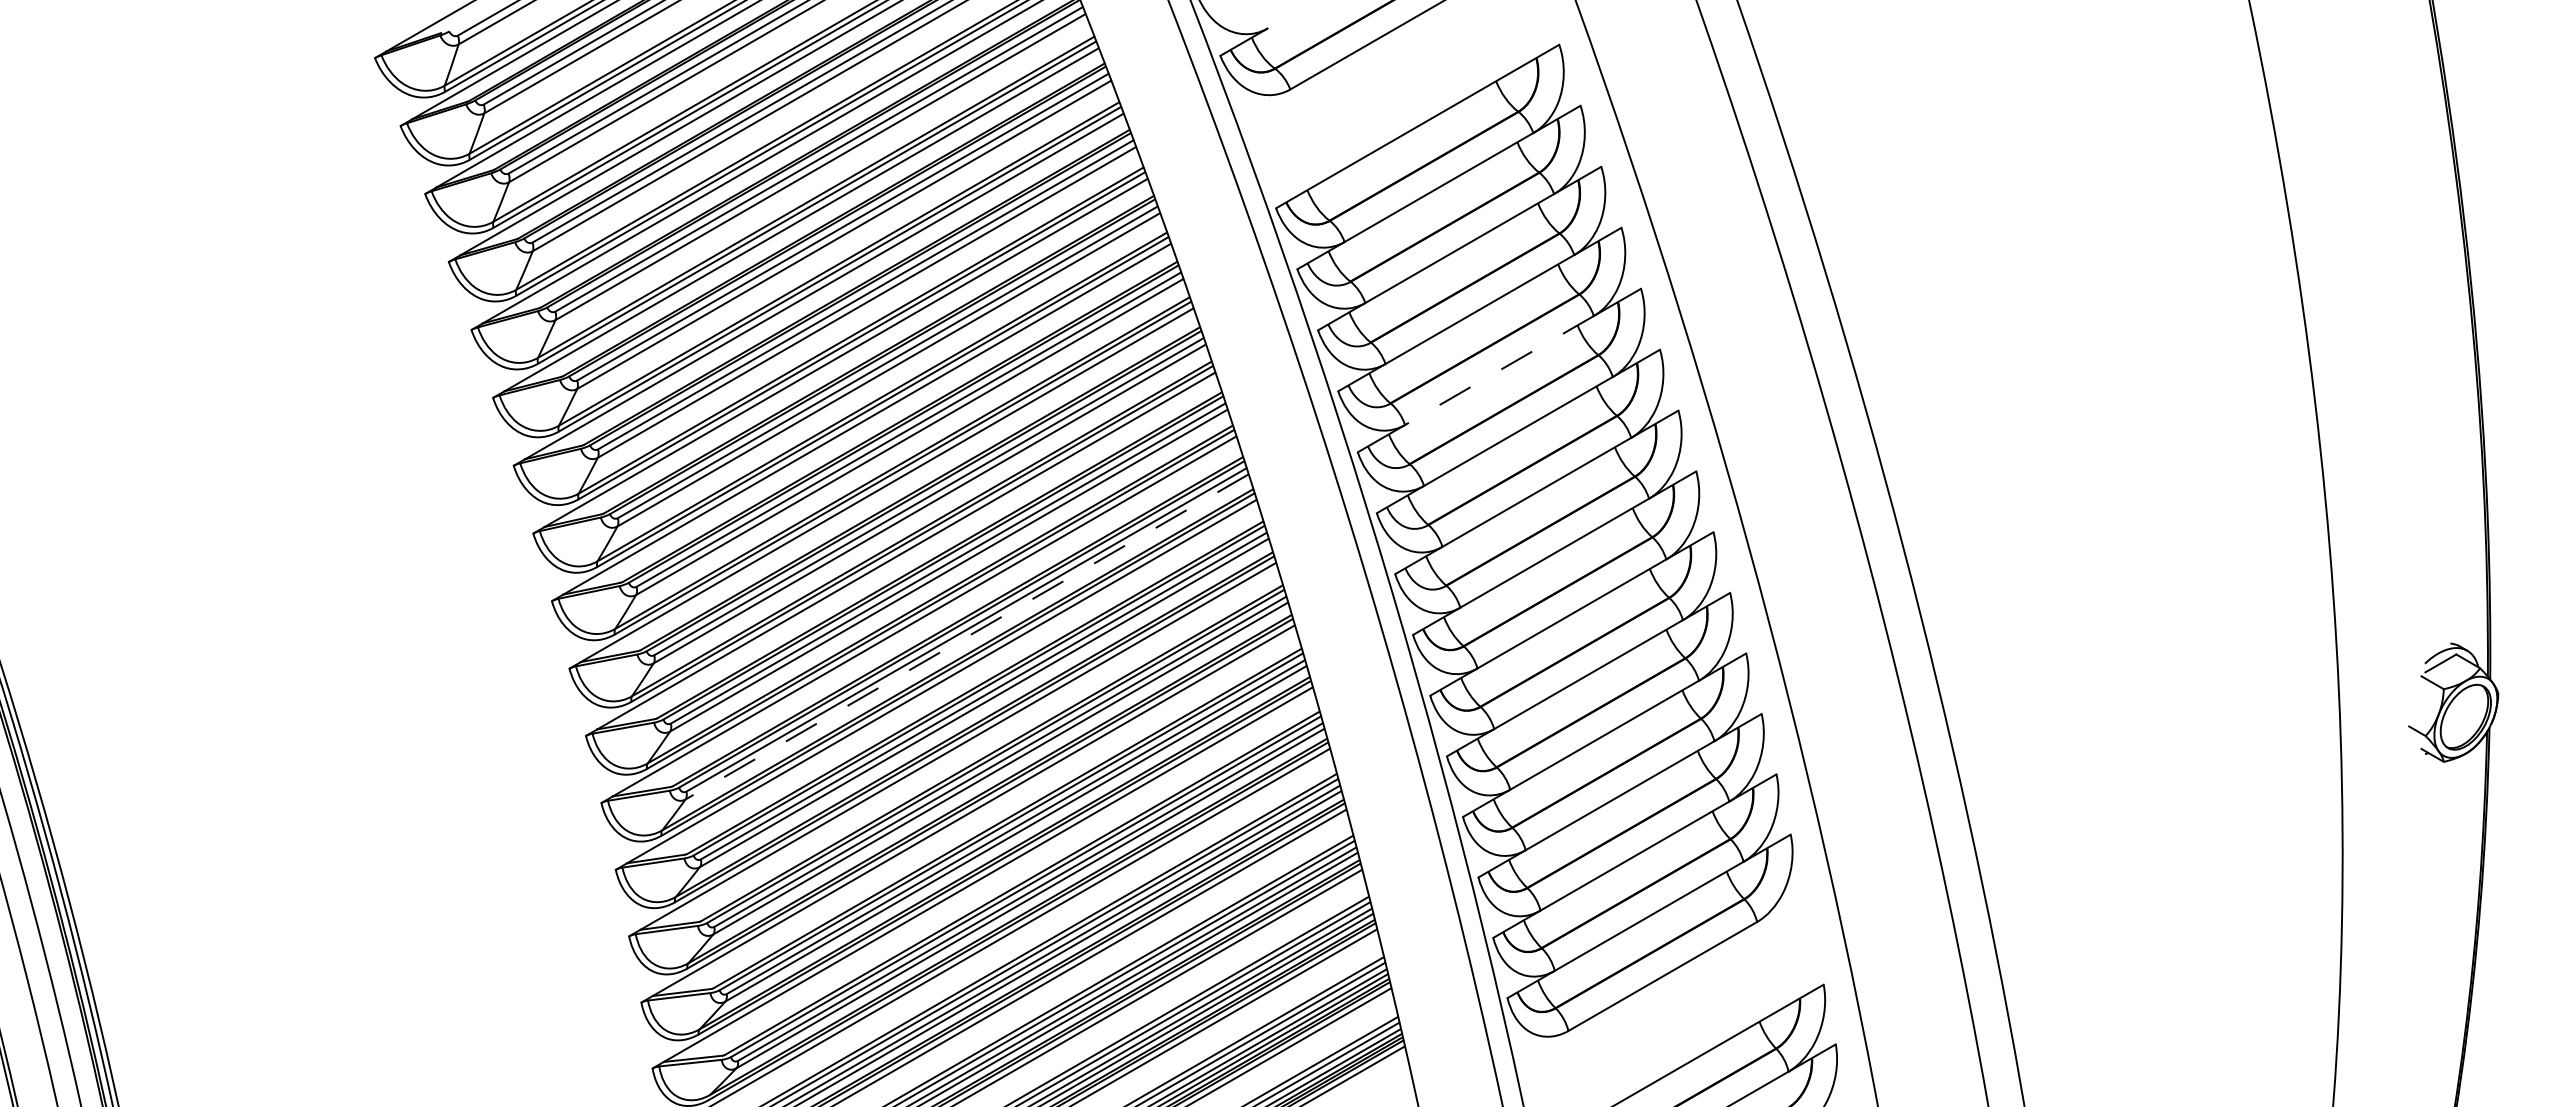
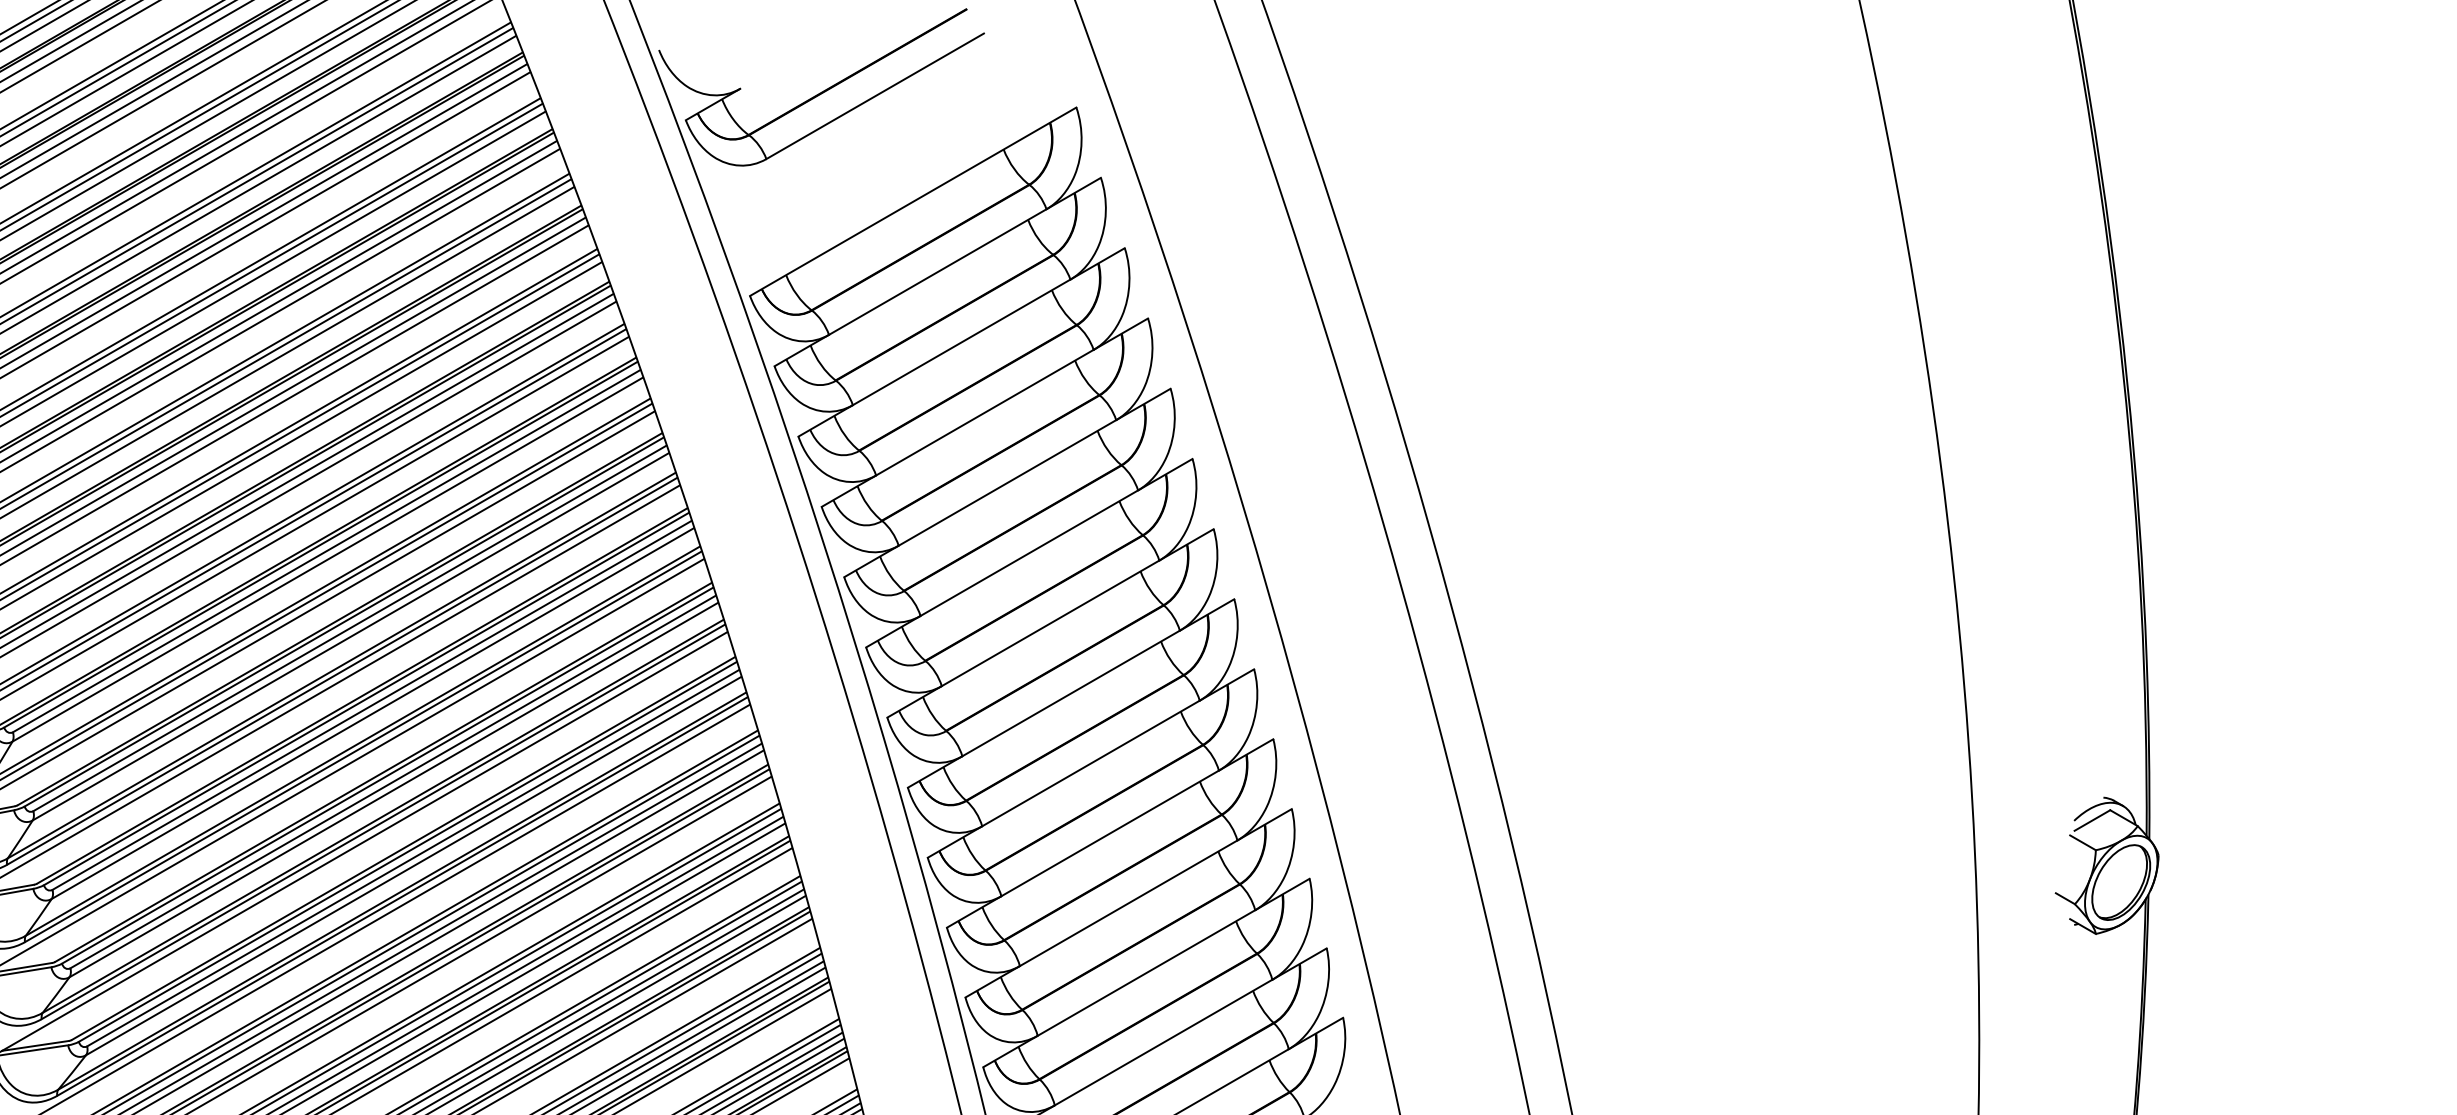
line: (1499, 370) -> (1007, 482), dashed -> solid
line: (966, 637) -> (393, 790), dashed -> solid

